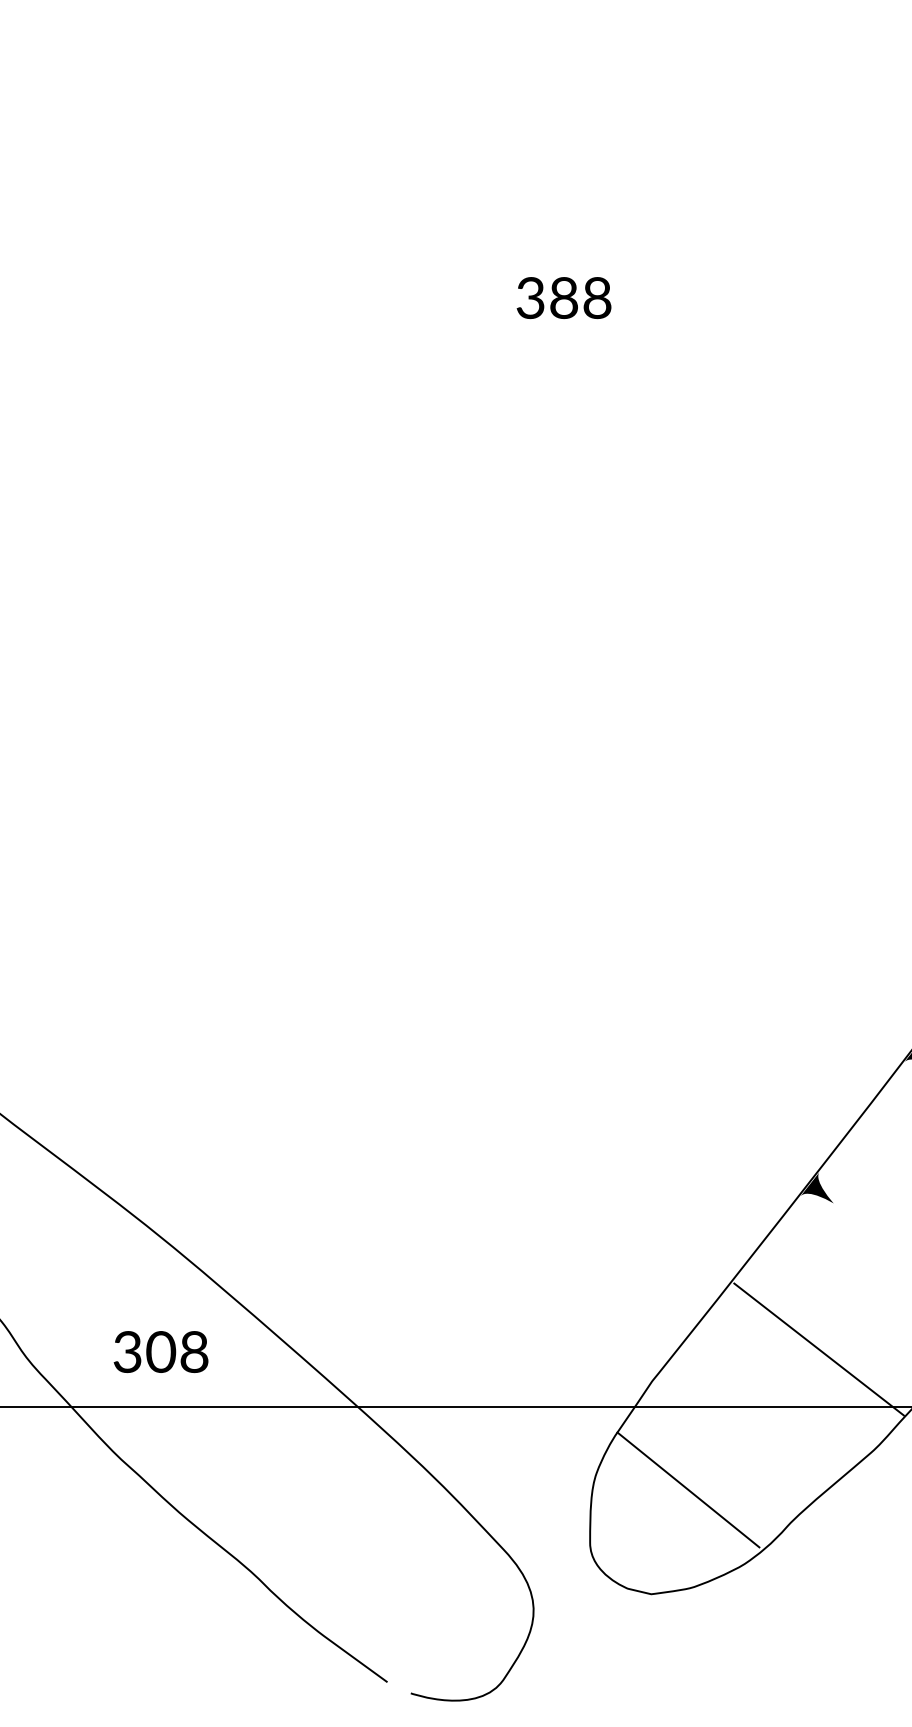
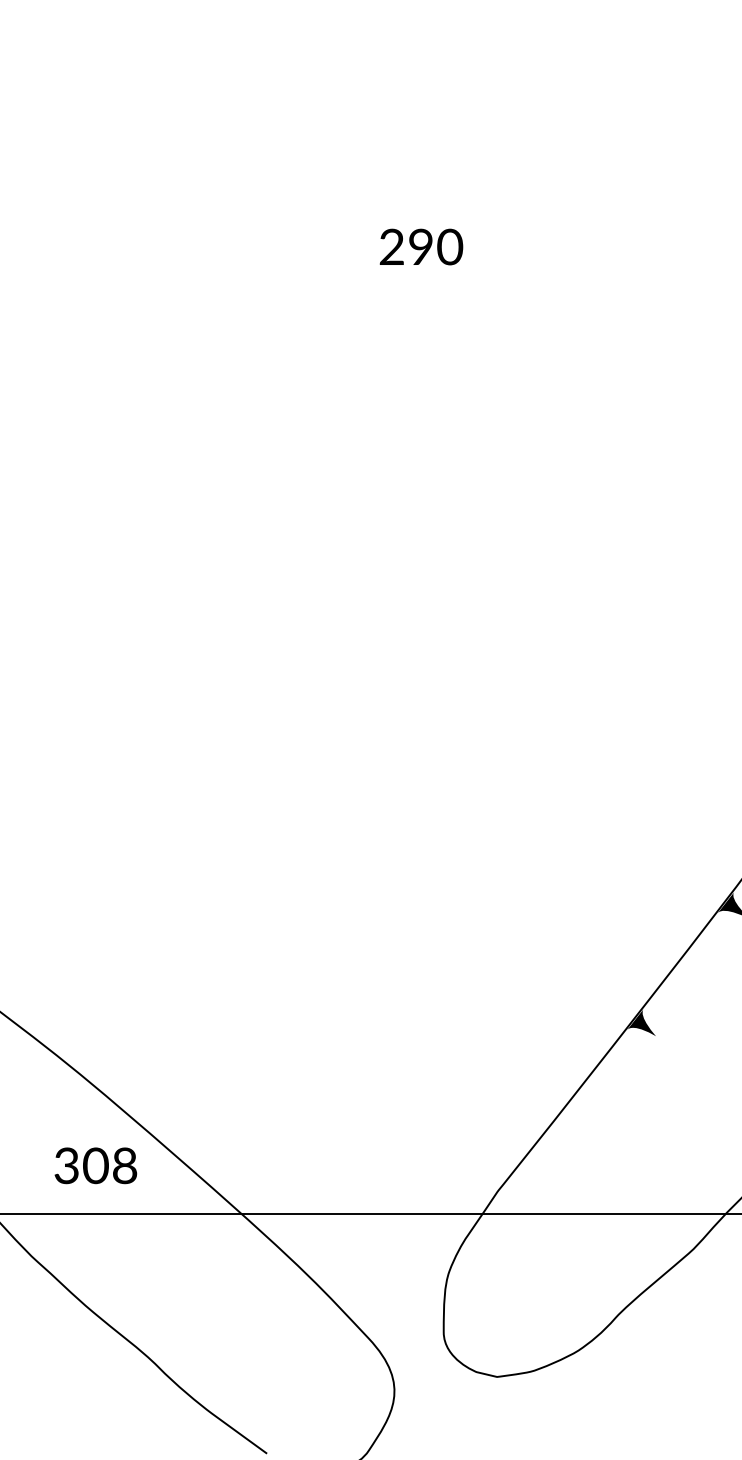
text: (564, 298) -> (421, 247), 388 -> 290
line: (818, 1349) -> (642, 1163), removed
text: (160, 1351) -> (95, 1165), moved
line: (688, 1489) -> (529, 1285), removed

